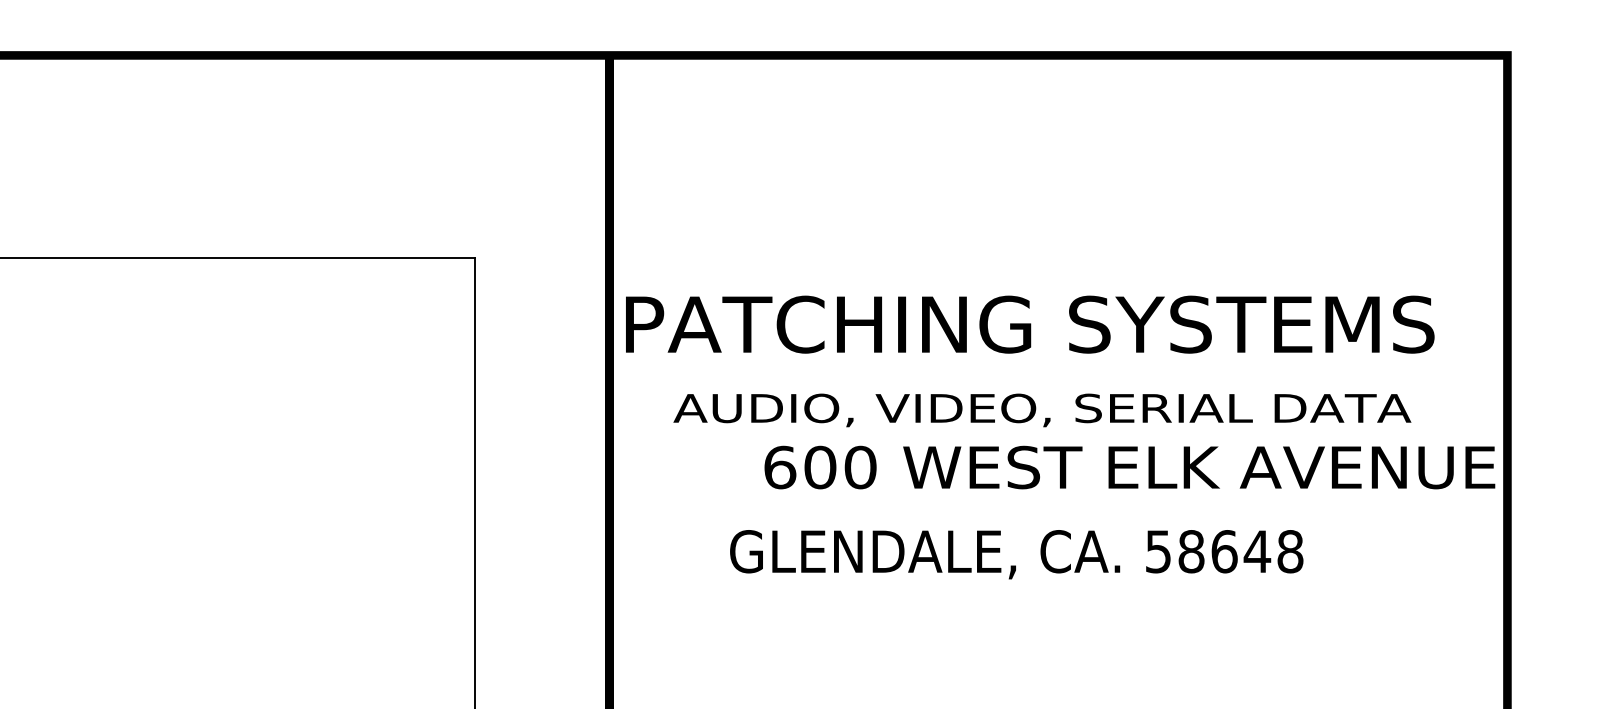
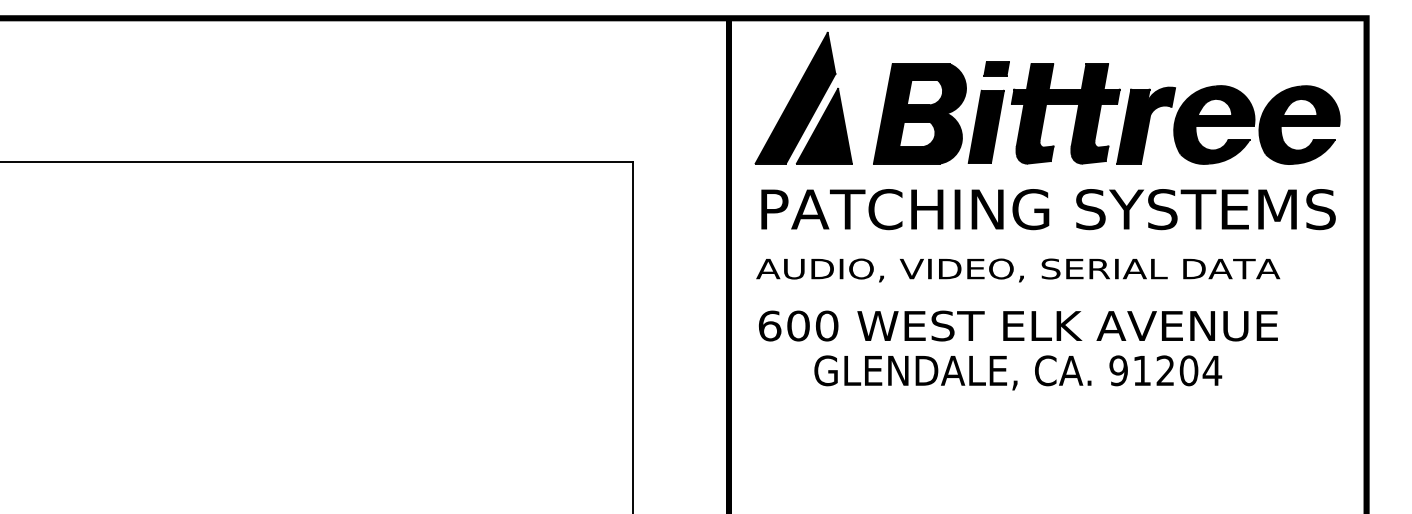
part: (1058, 166) -> (1047, 97), added
text: (1030, 324) -> (1048, 209), moved
text: (1042, 410) -> (1018, 270), moved
text: (1130, 466) -> (1018, 325), moved
text: (1224, 551) -> (1165, 370), 58648 -> 91204

